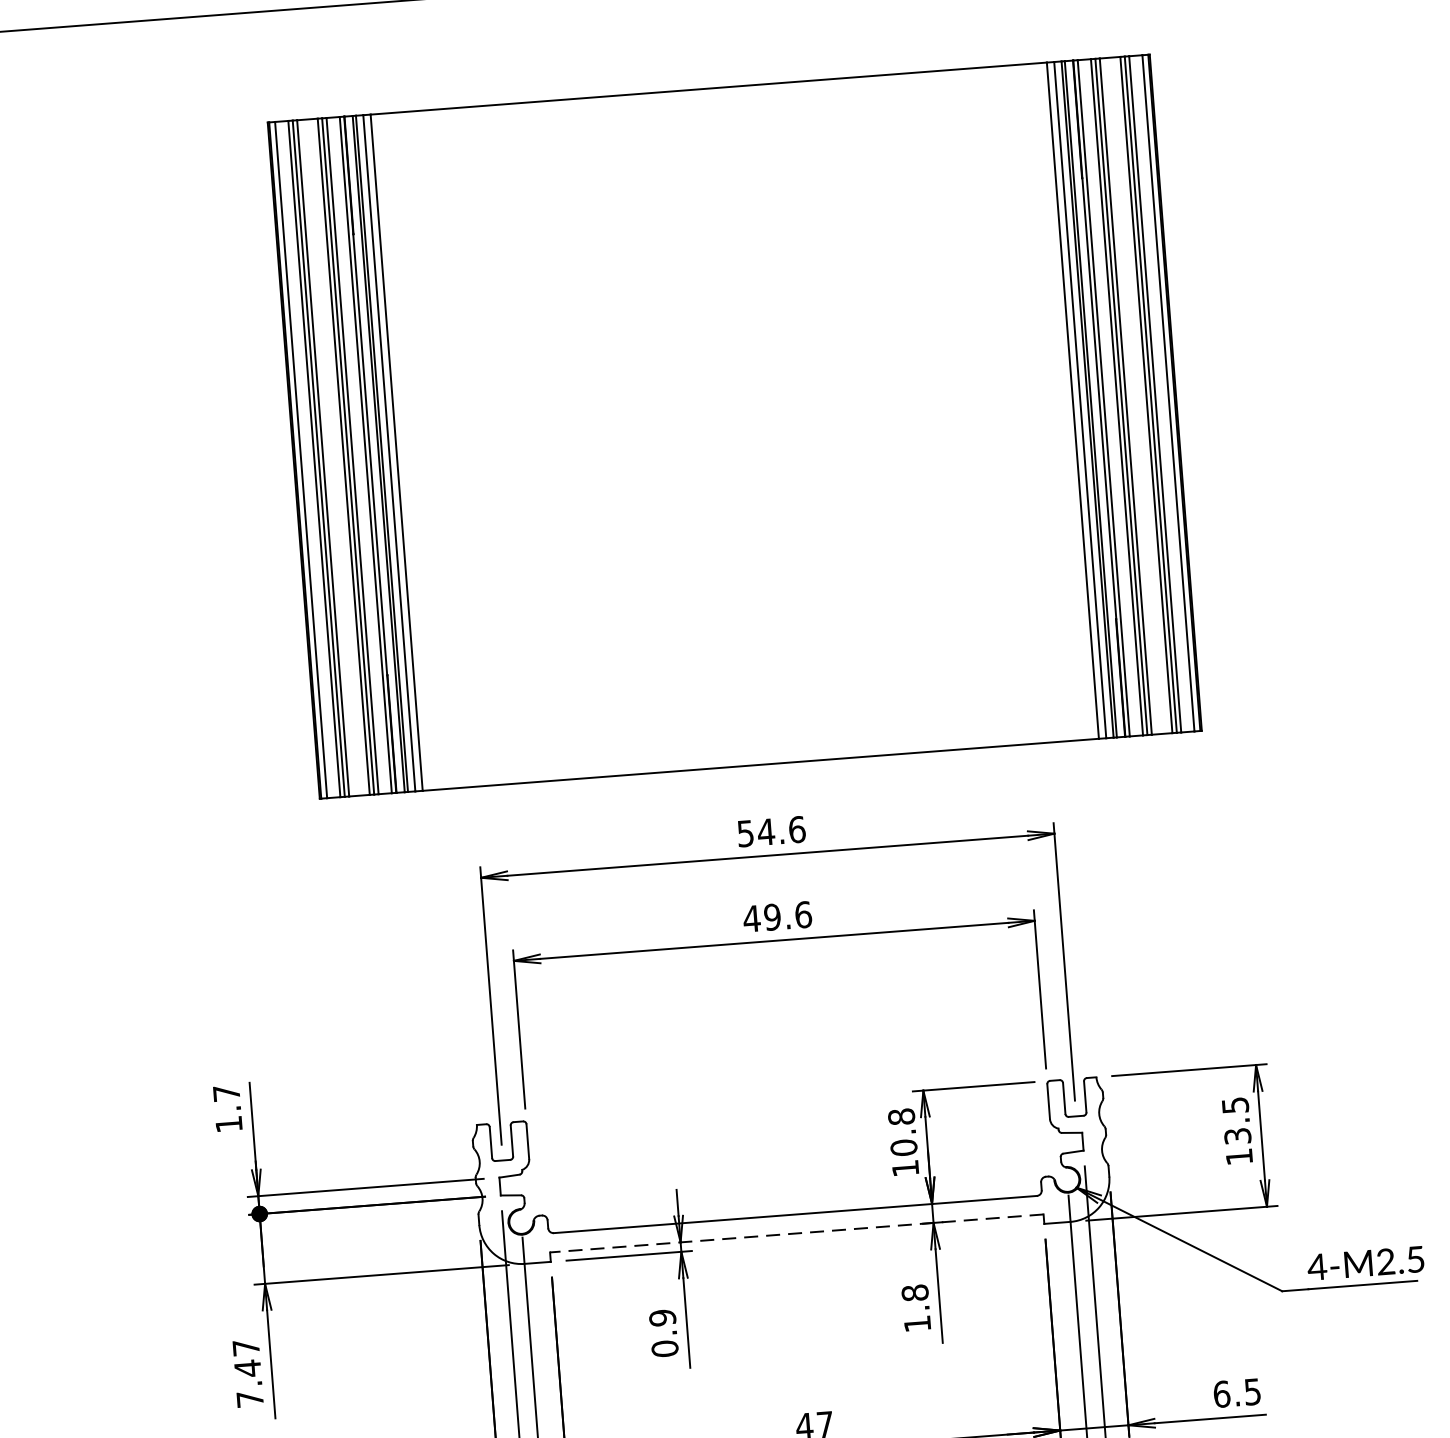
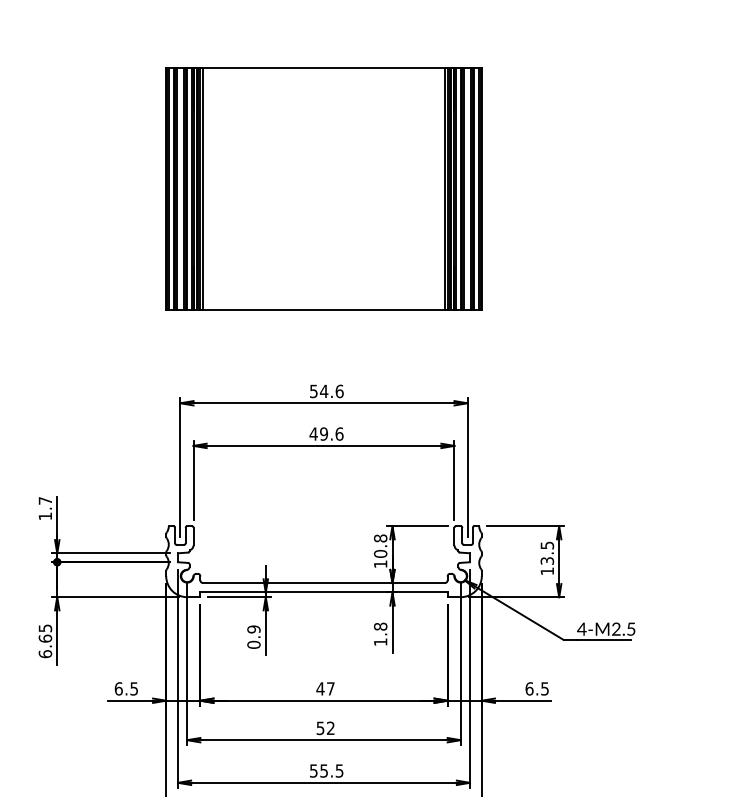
part: (733, 427) -> (323, 188), size x0.71
line: (797, 1233) -> (324, 592), dashed -> solid
text: (248, 1374) -> (45, 641), 7.47 -> 6.65

